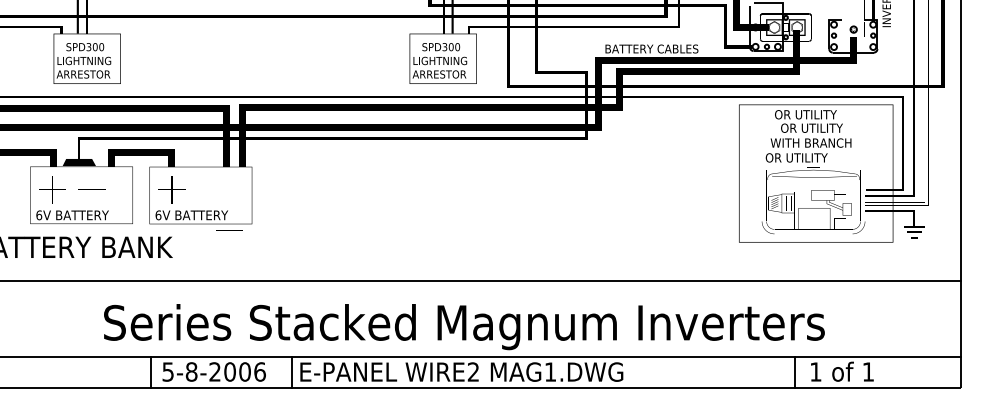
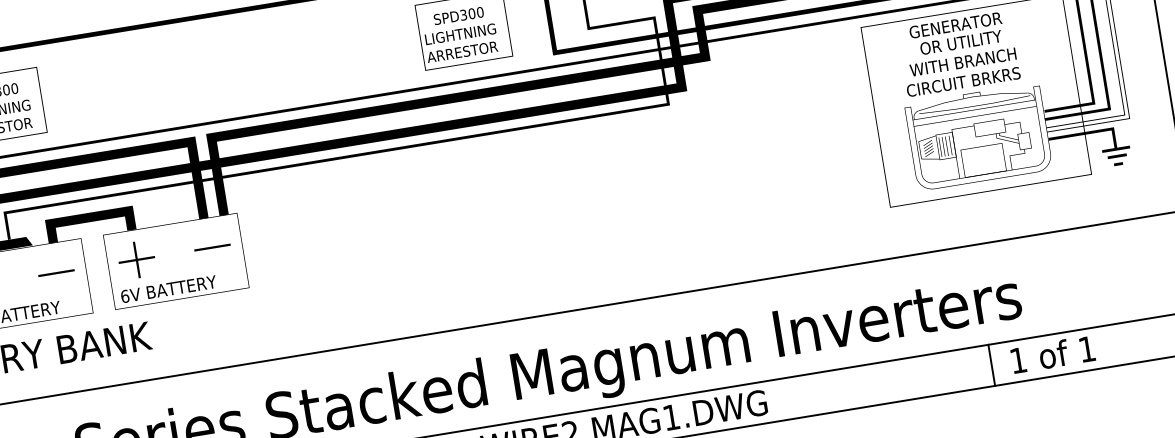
text: (811, 114) -> (957, 24), OR UTILITY -> GENERATOR
text: (811, 157) -> (966, 80), OR UTILITY -> CIRCUIT BRKRS
line: (91, 189) -> (55, 273), moved
line: (229, 230) -> (212, 247), moved

